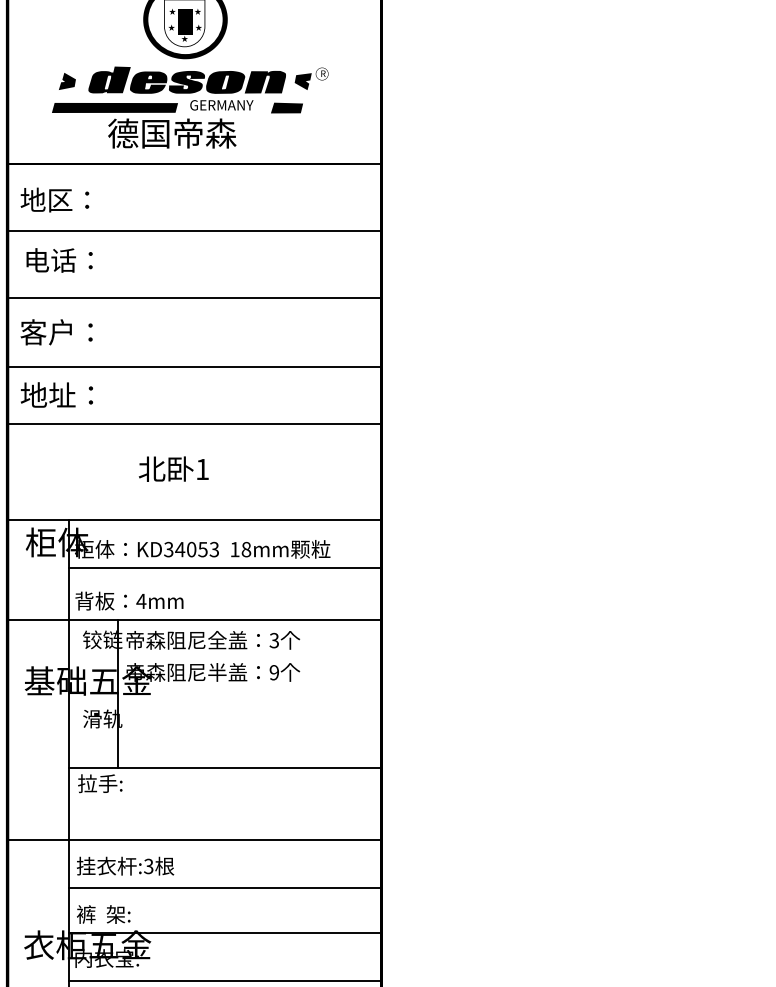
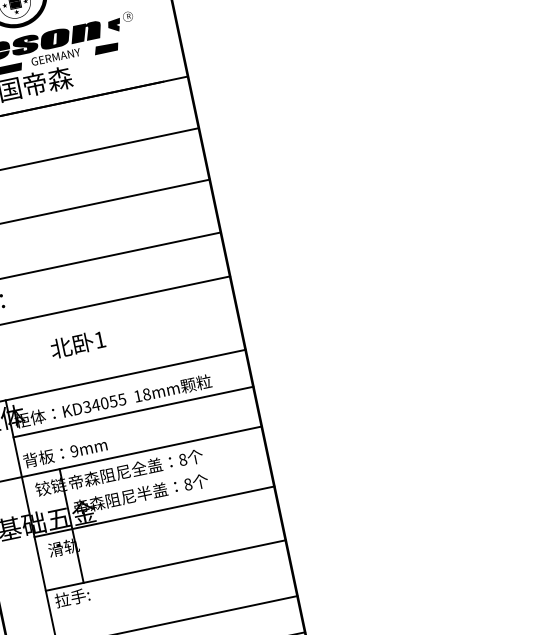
text: (214, 548) -> (122, 398), KD34053 -> KD34055
text: (141, 601) -> (74, 451), 4mm -> 9mm
text: (274, 640) -> (183, 459), 3 -> 8
text: (274, 672) -> (188, 484), 9 -> 8
line: (225, 697) -> (154, 511), added

